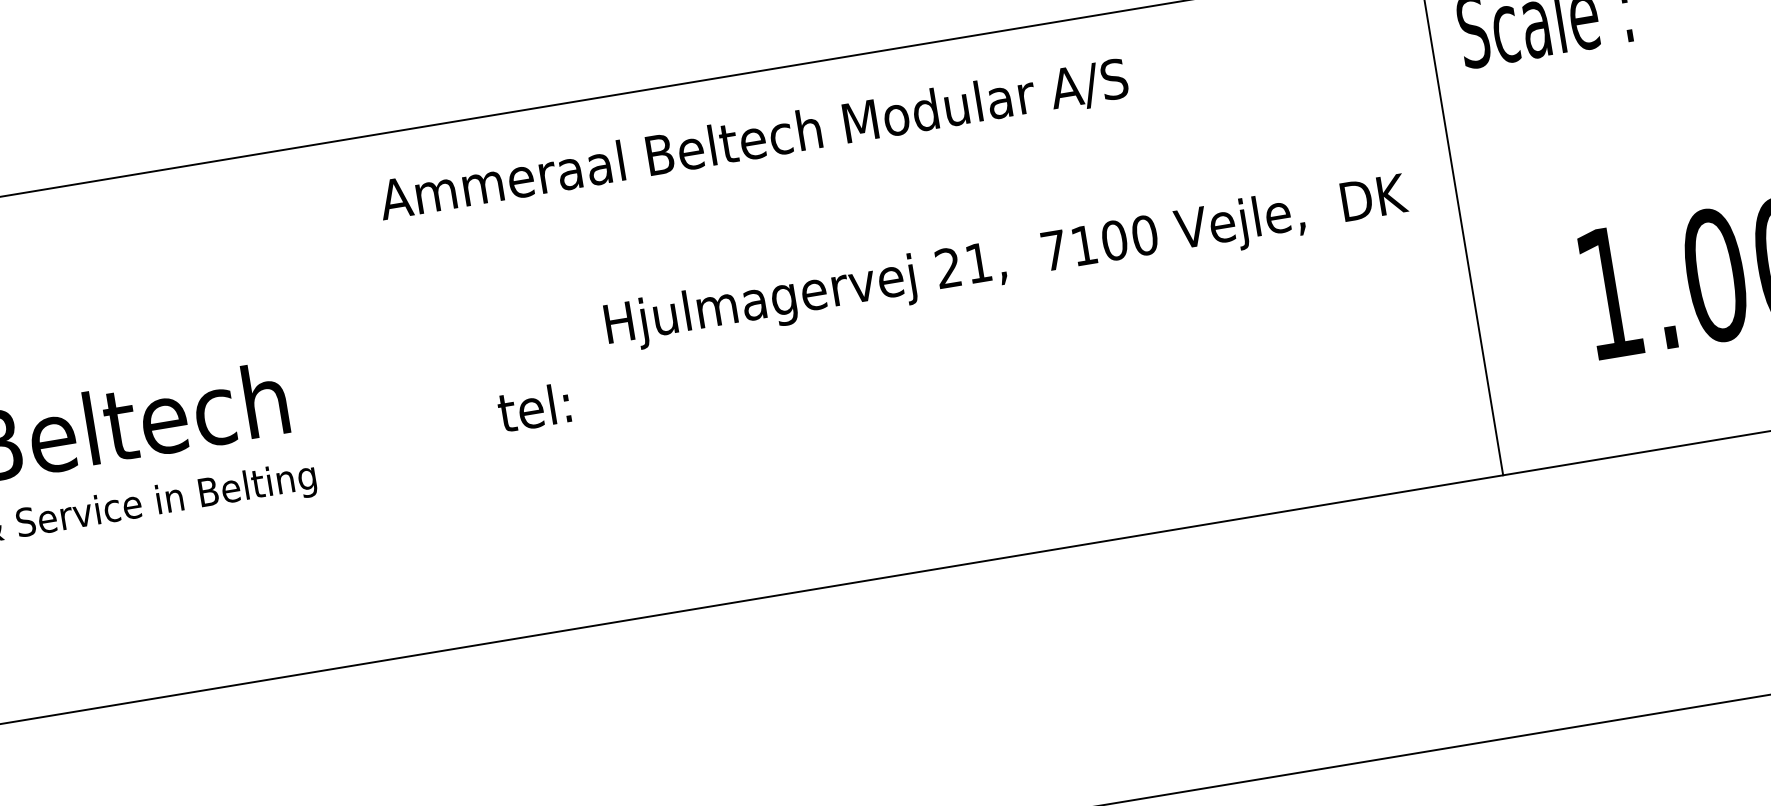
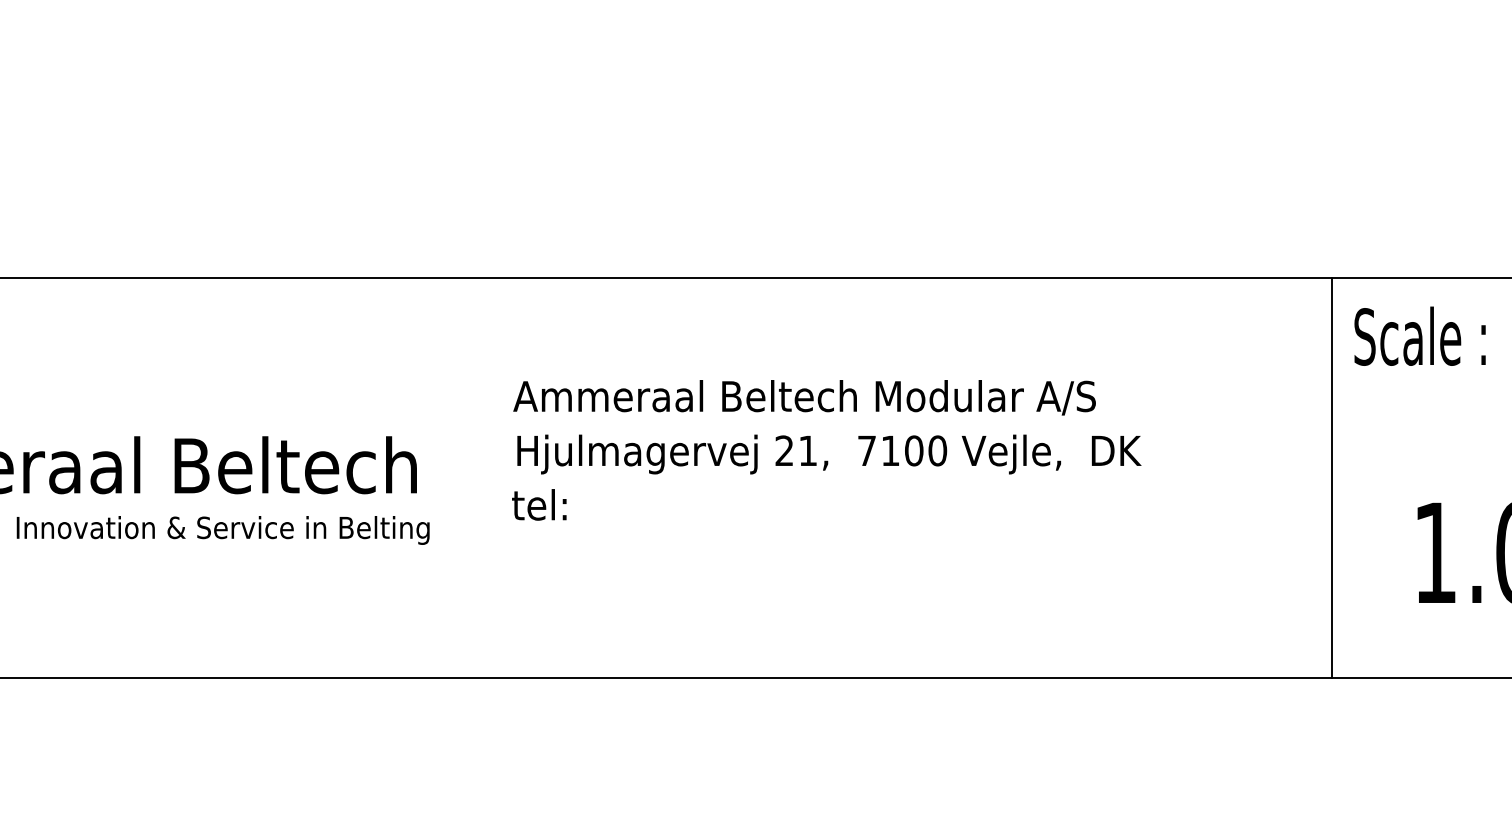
text: (753, 140) -> (804, 397), moved
text: (1006, 263) -> (829, 454), moved
text: (534, 407) -> (539, 504), moved

